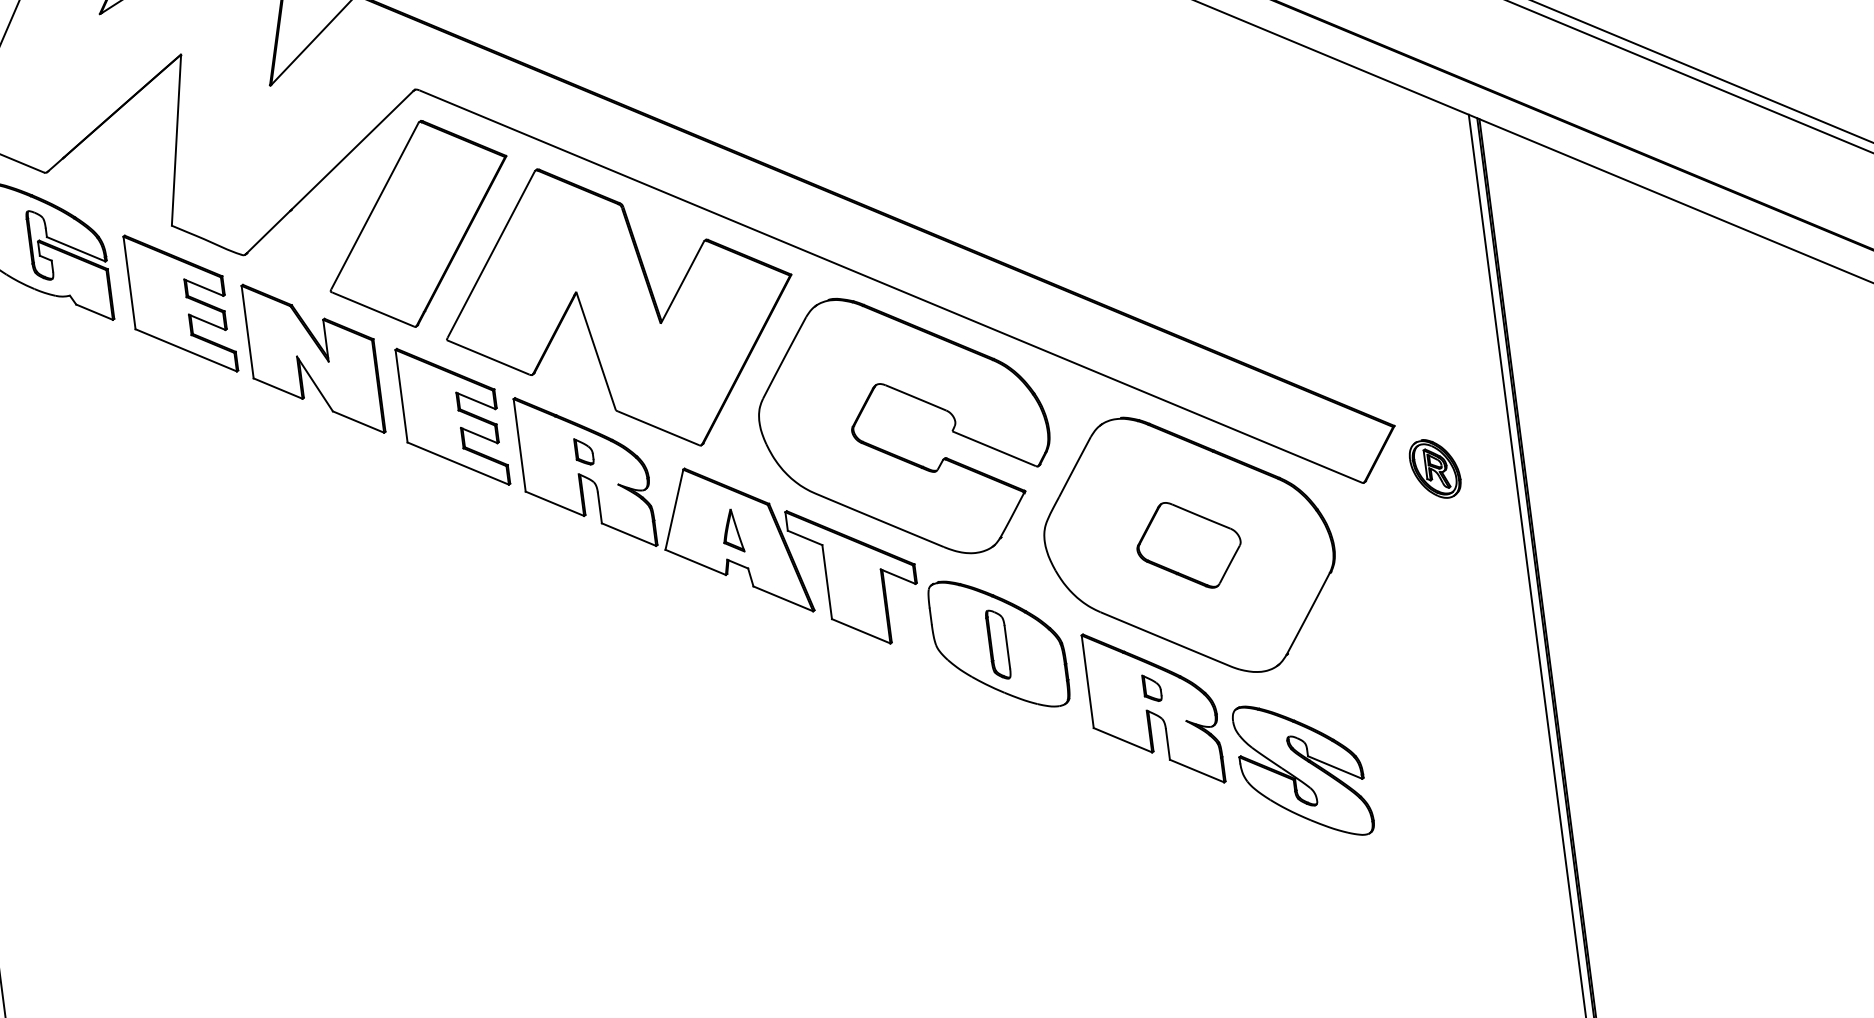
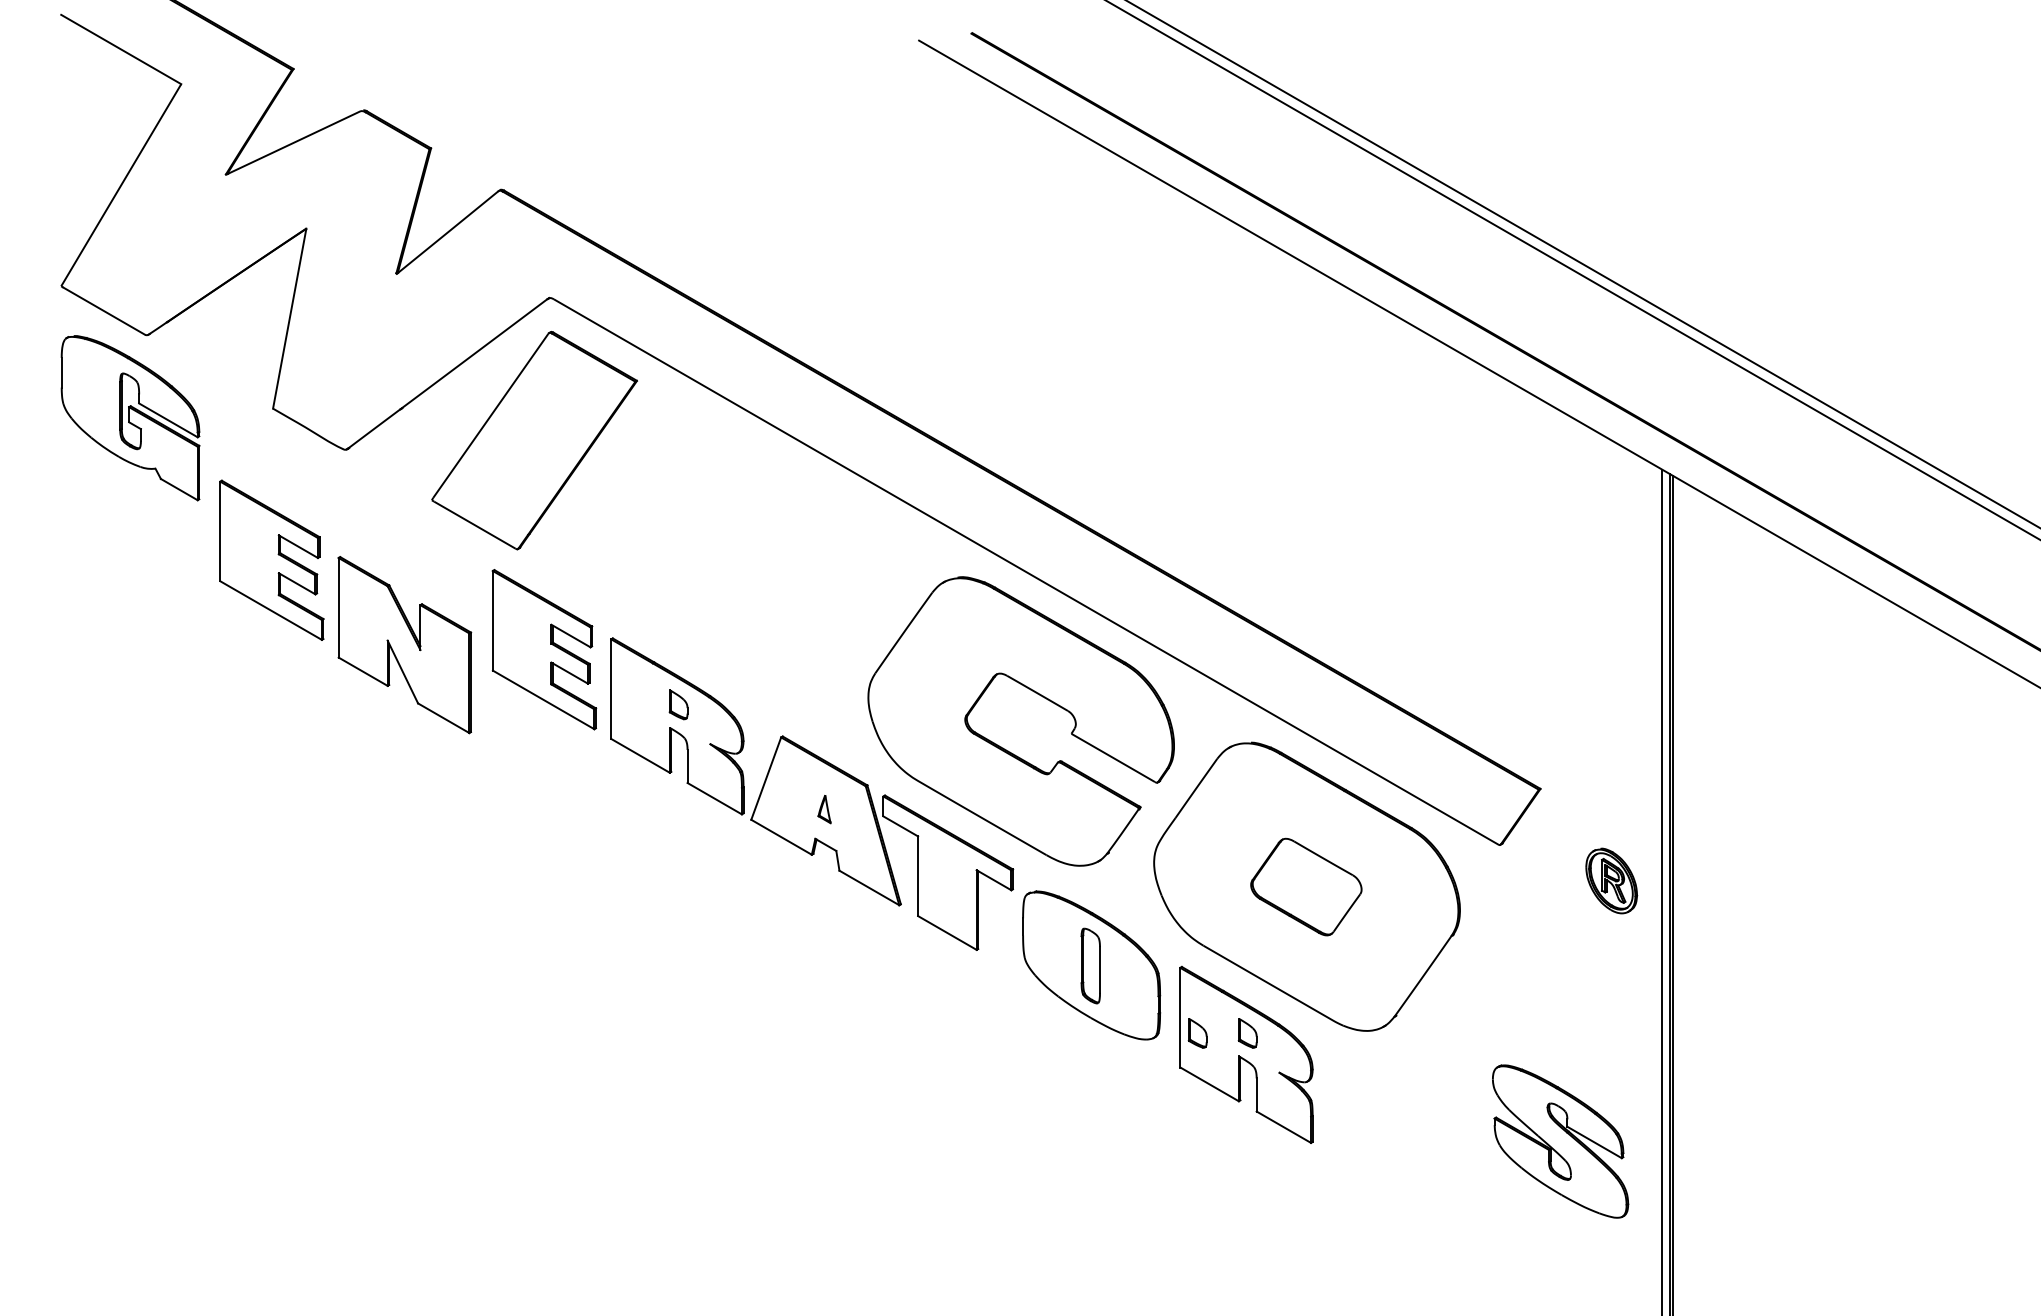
part: (180, 302) -> (271, 559), moved
part: (619, 307) -> (735, 556), removed
part: (313, 359) -> (404, 645), moved
part: (1434, 468) -> (1611, 880), moved
part: (732, 531) -> (824, 809), size x0.6
part: (1105, 694) -> (1197, 1033), added
part: (1303, 770) -> (1560, 1141), moved

